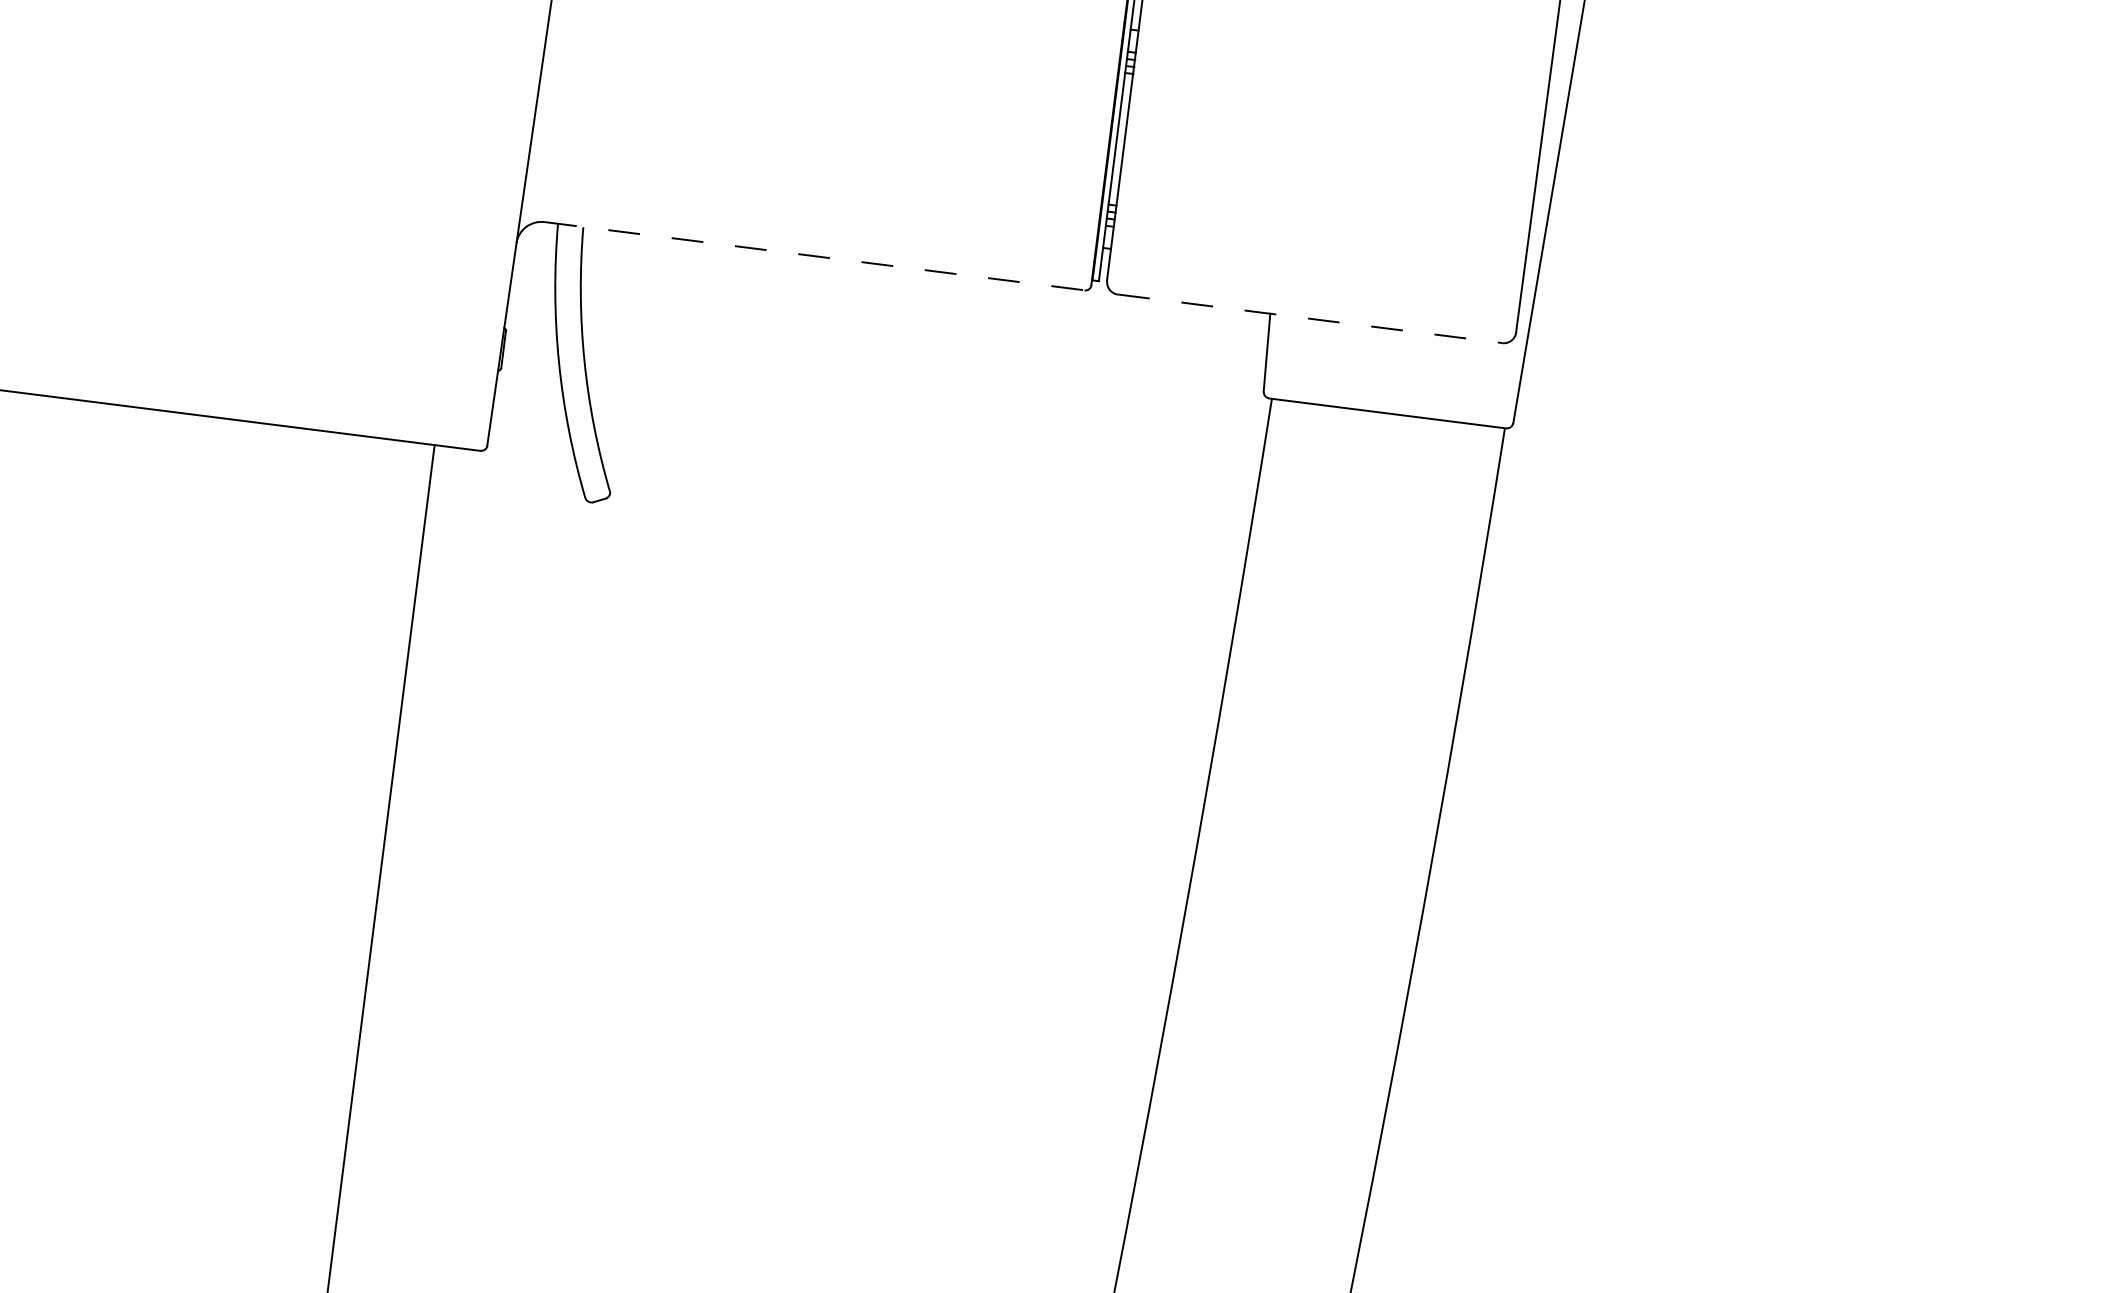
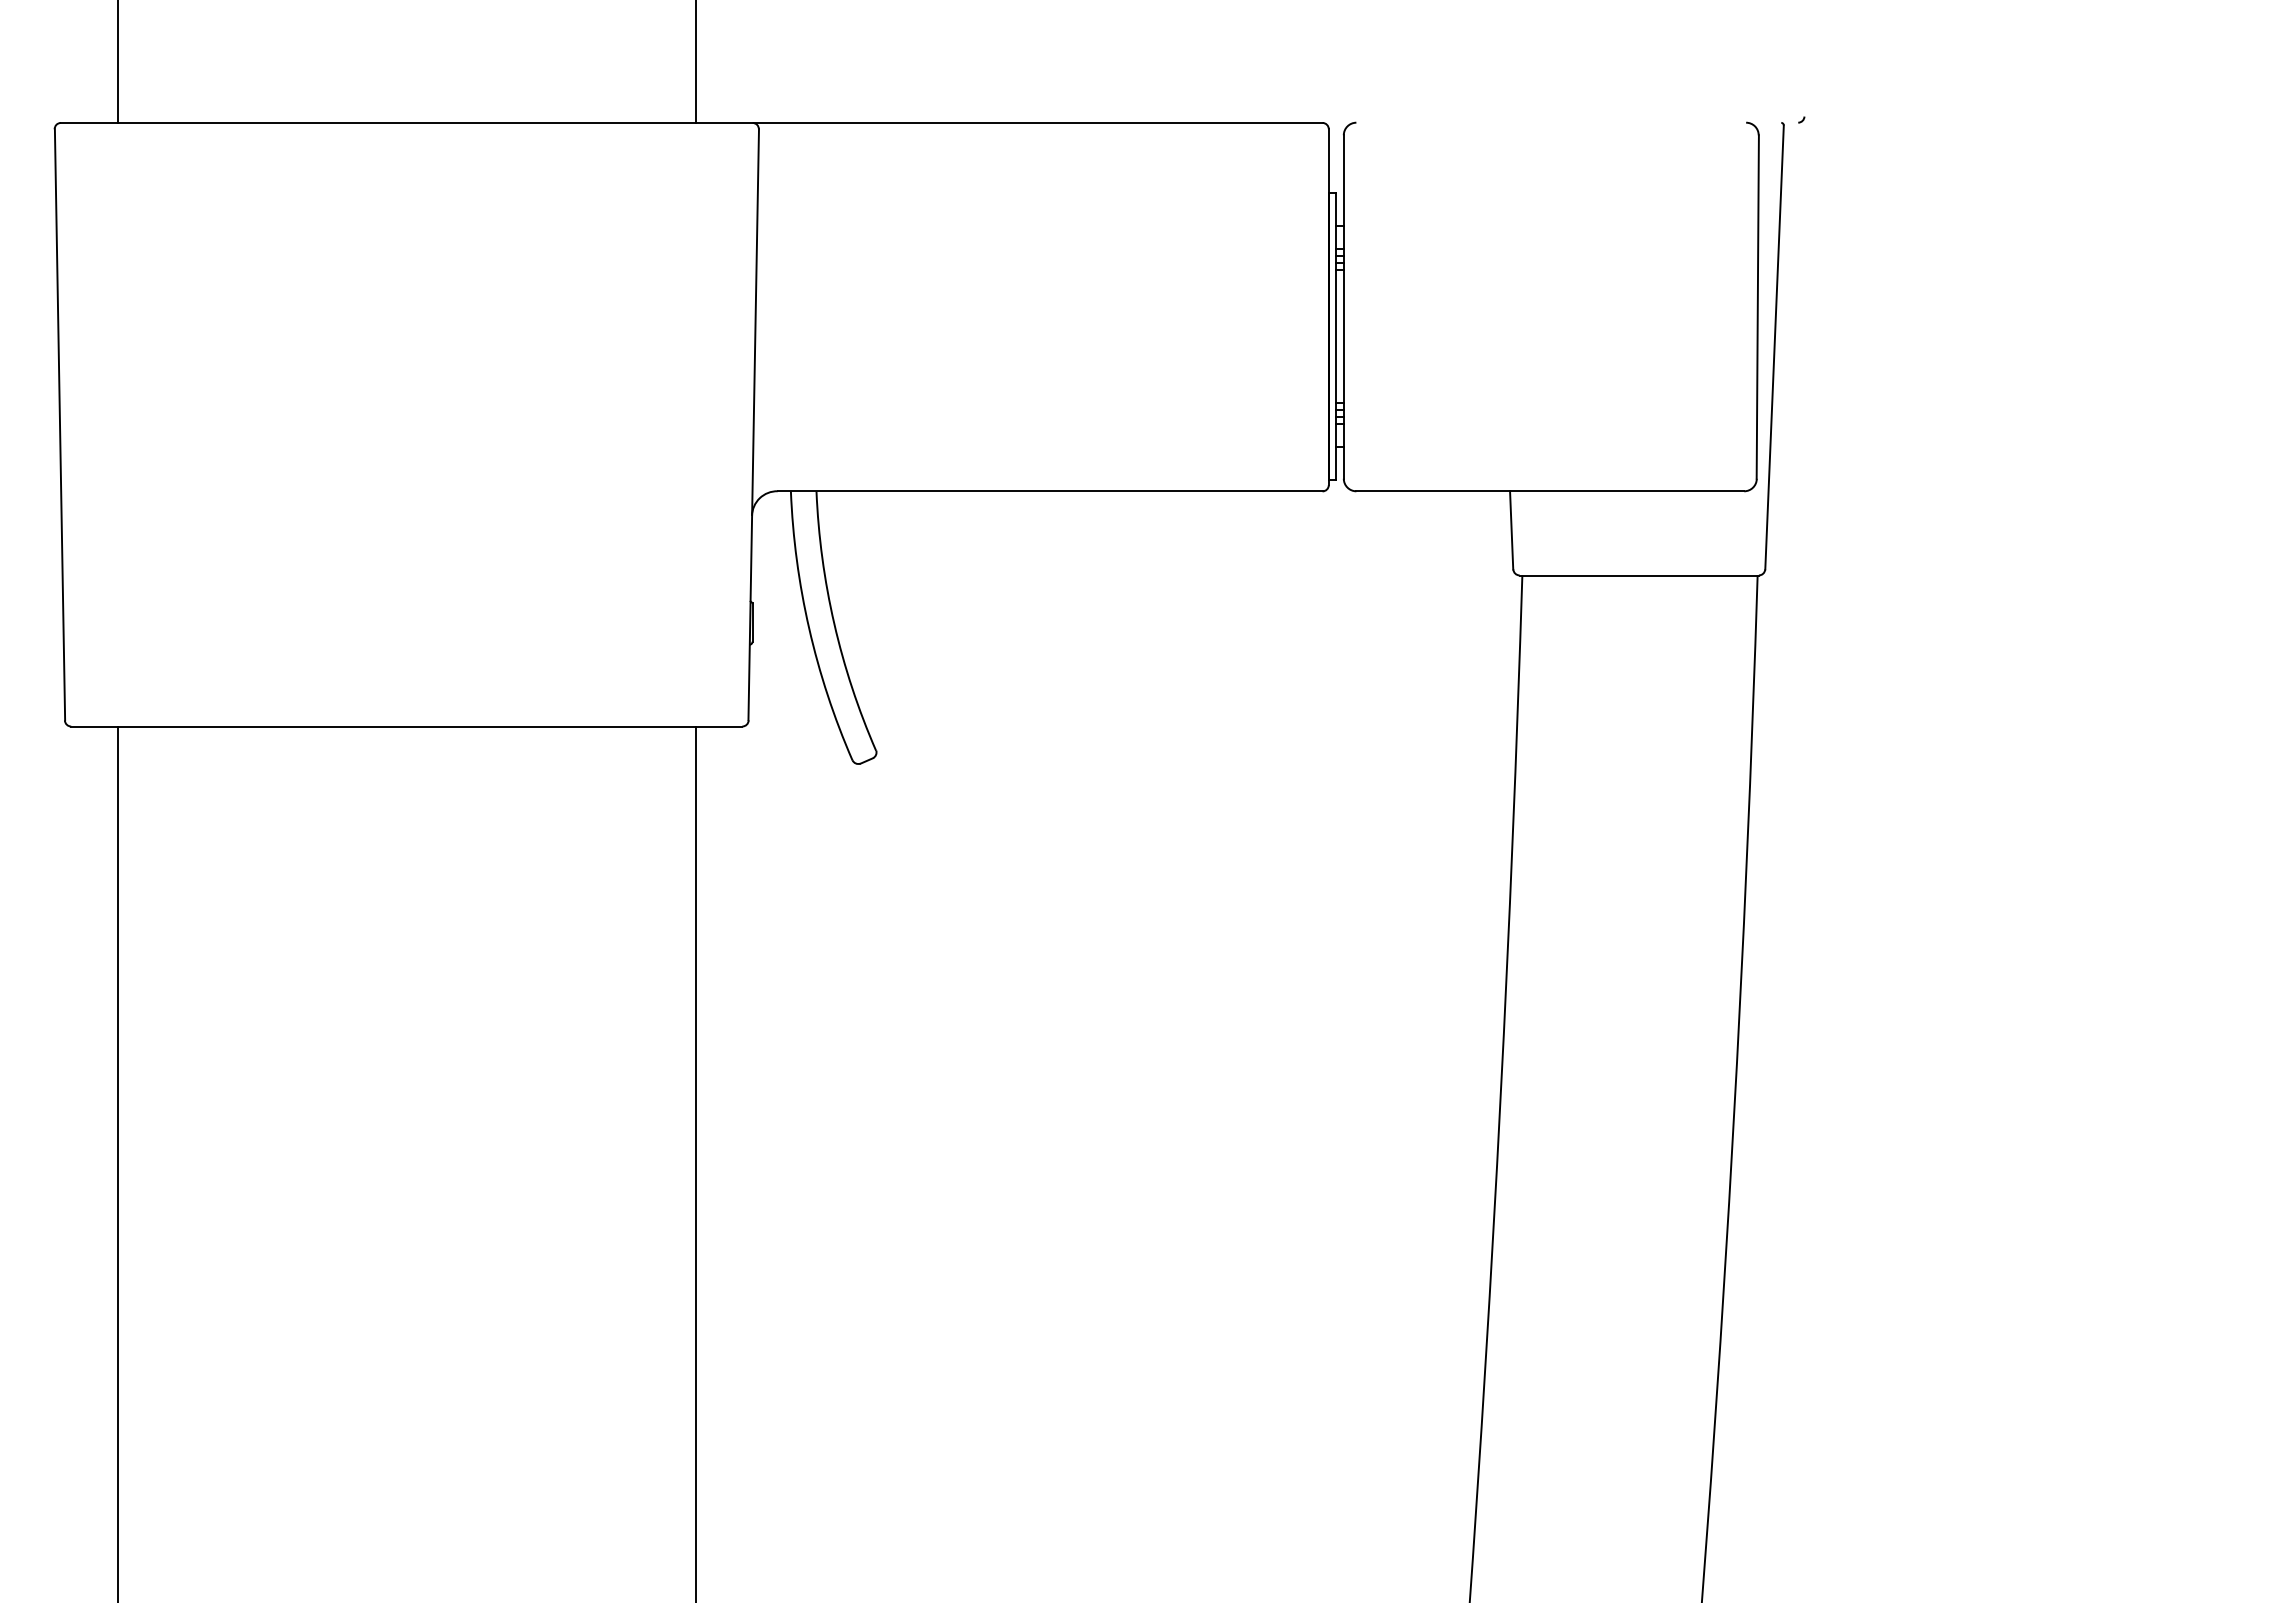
line: (815, 256) -> (1050, 491), dashed -> solid
line: (1310, 319) -> (1550, 491), dashed -> solid

